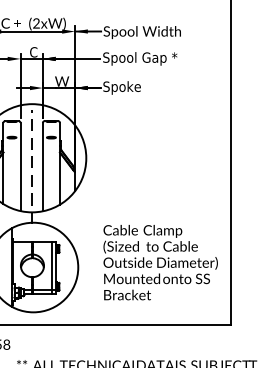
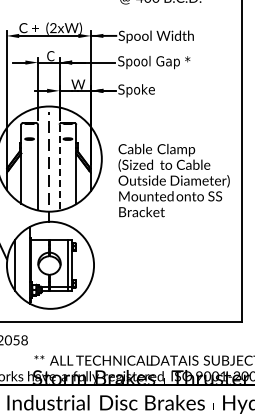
line: (42, 166) -> (59, 167), solid -> dashed
text: (160, 262) -> (173, 180), moved

